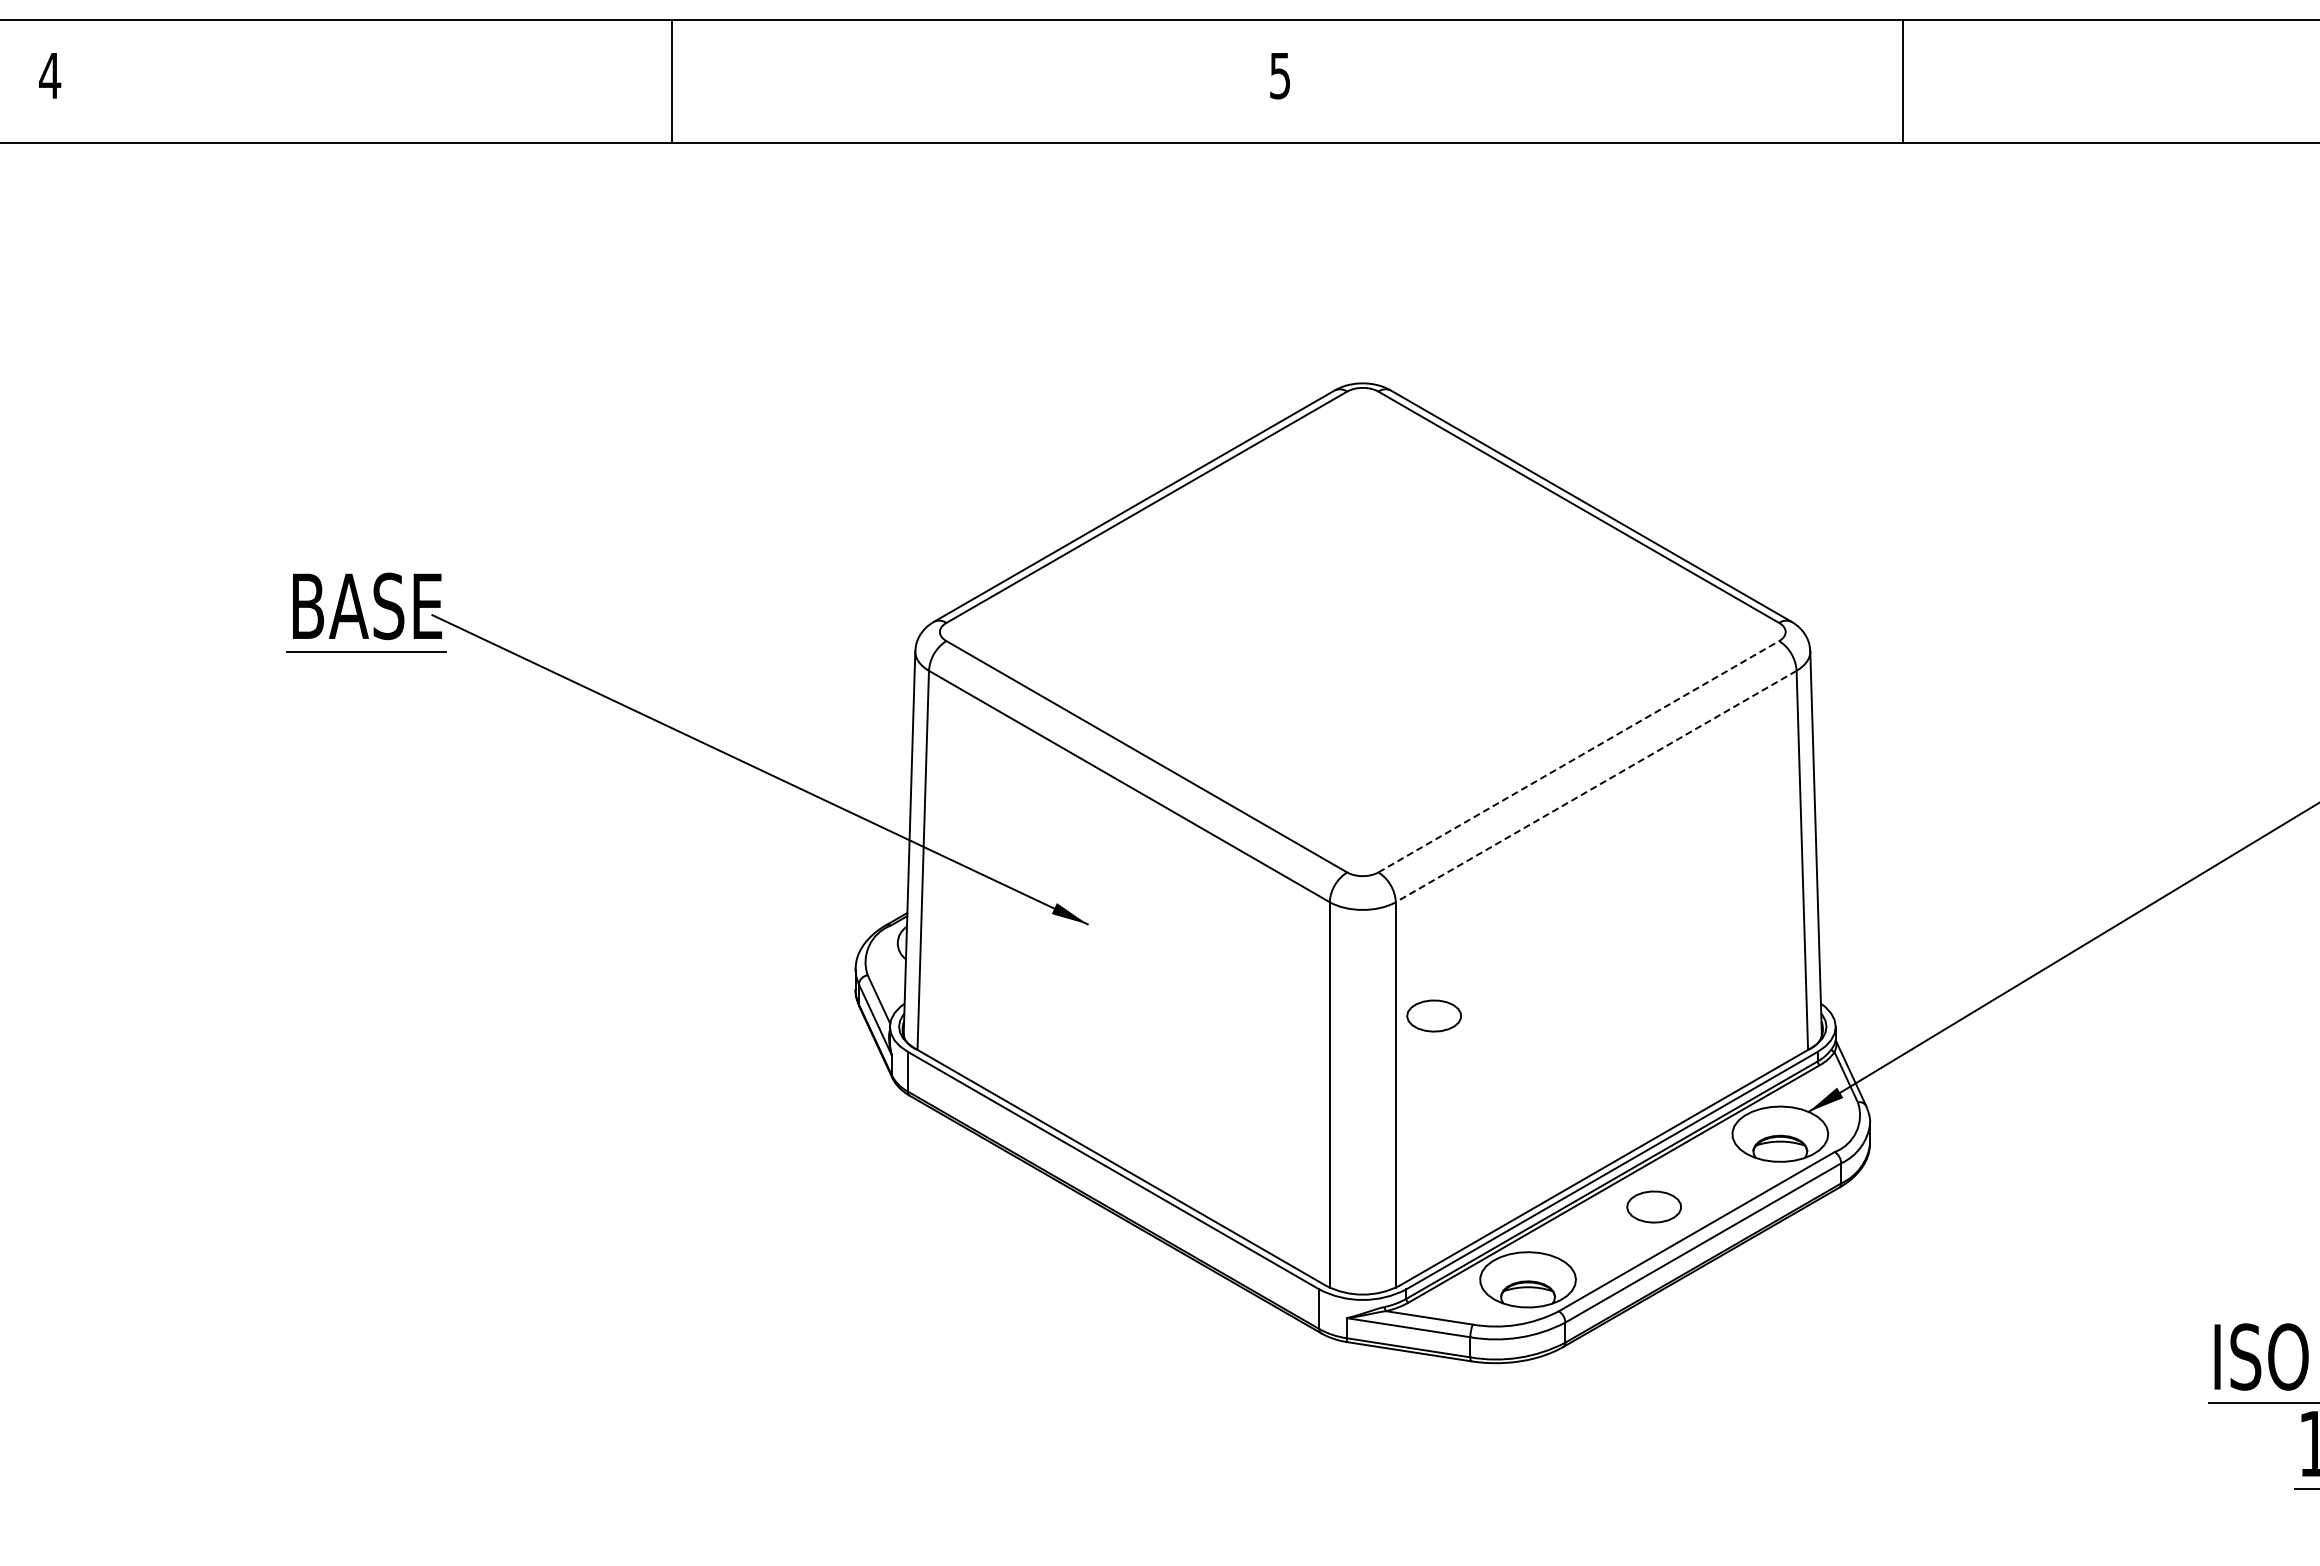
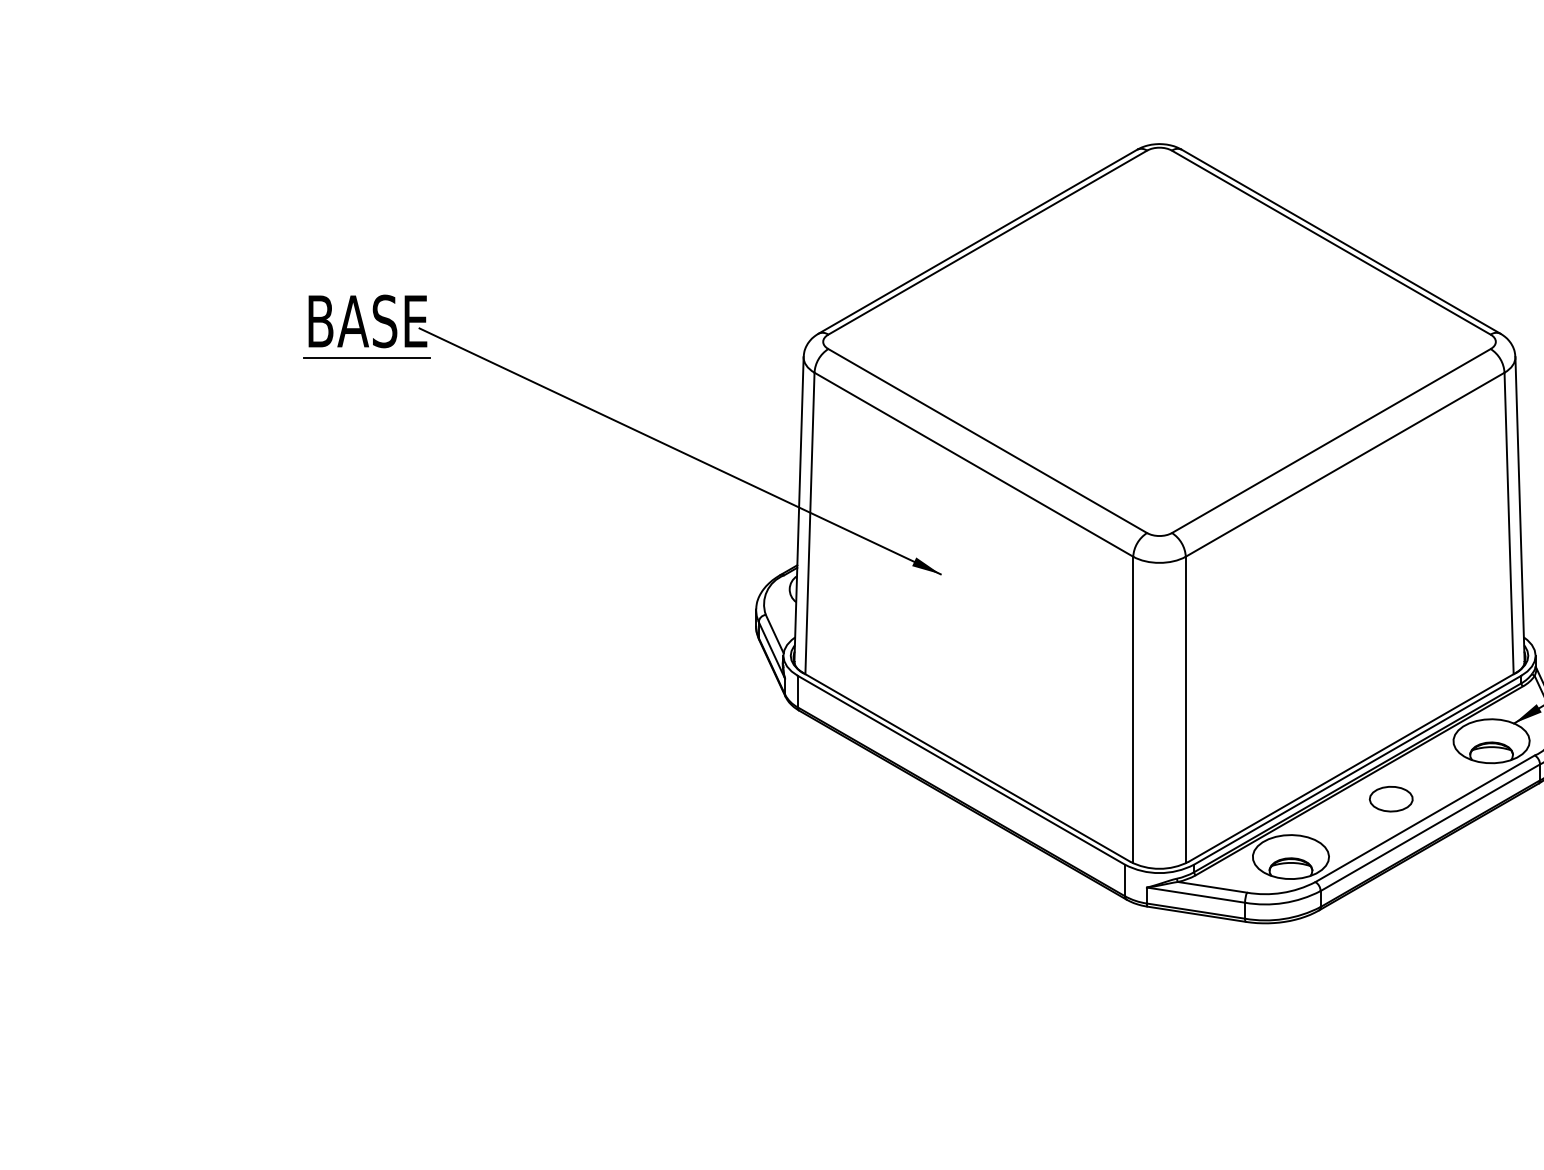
line: (1579, 756) -> (1331, 440), dashed -> solid
line: (1595, 786) -> (1344, 464), dashed -> solid
part: (1433, 1015) -> (1215, 646), removed

